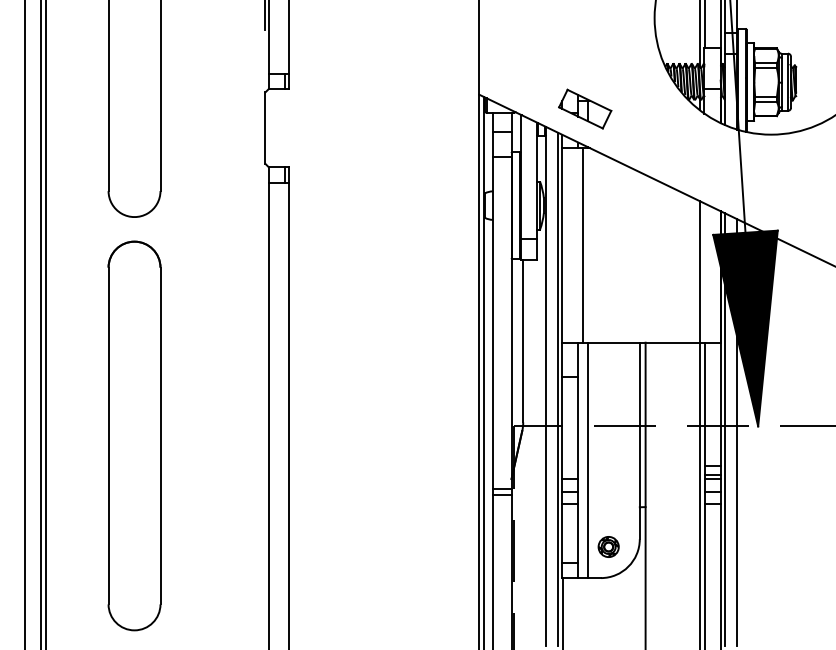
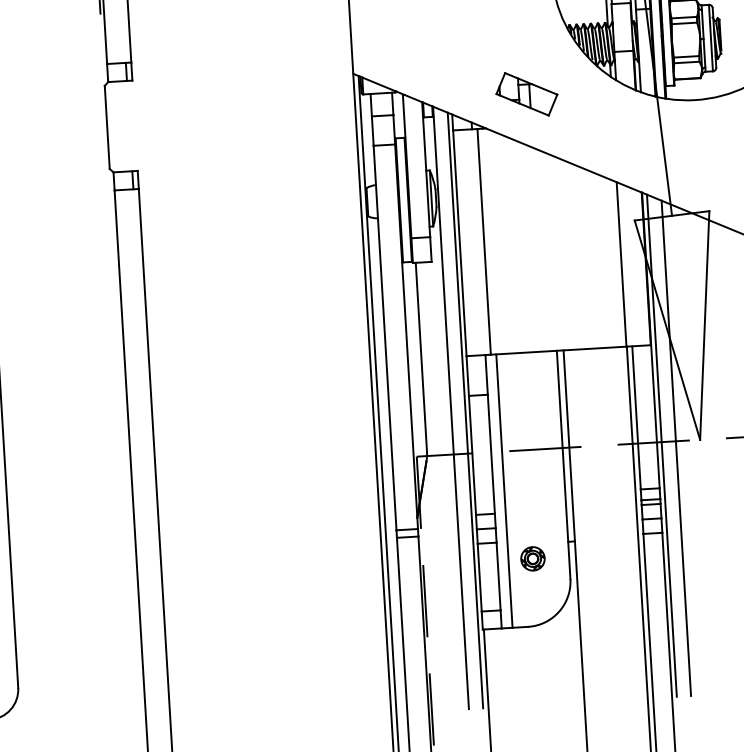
part: (585, 108) -> (527, 93), moved
fill: (745, 328) -> (678, 327), removed
part: (608, 546) -> (532, 558), moved

